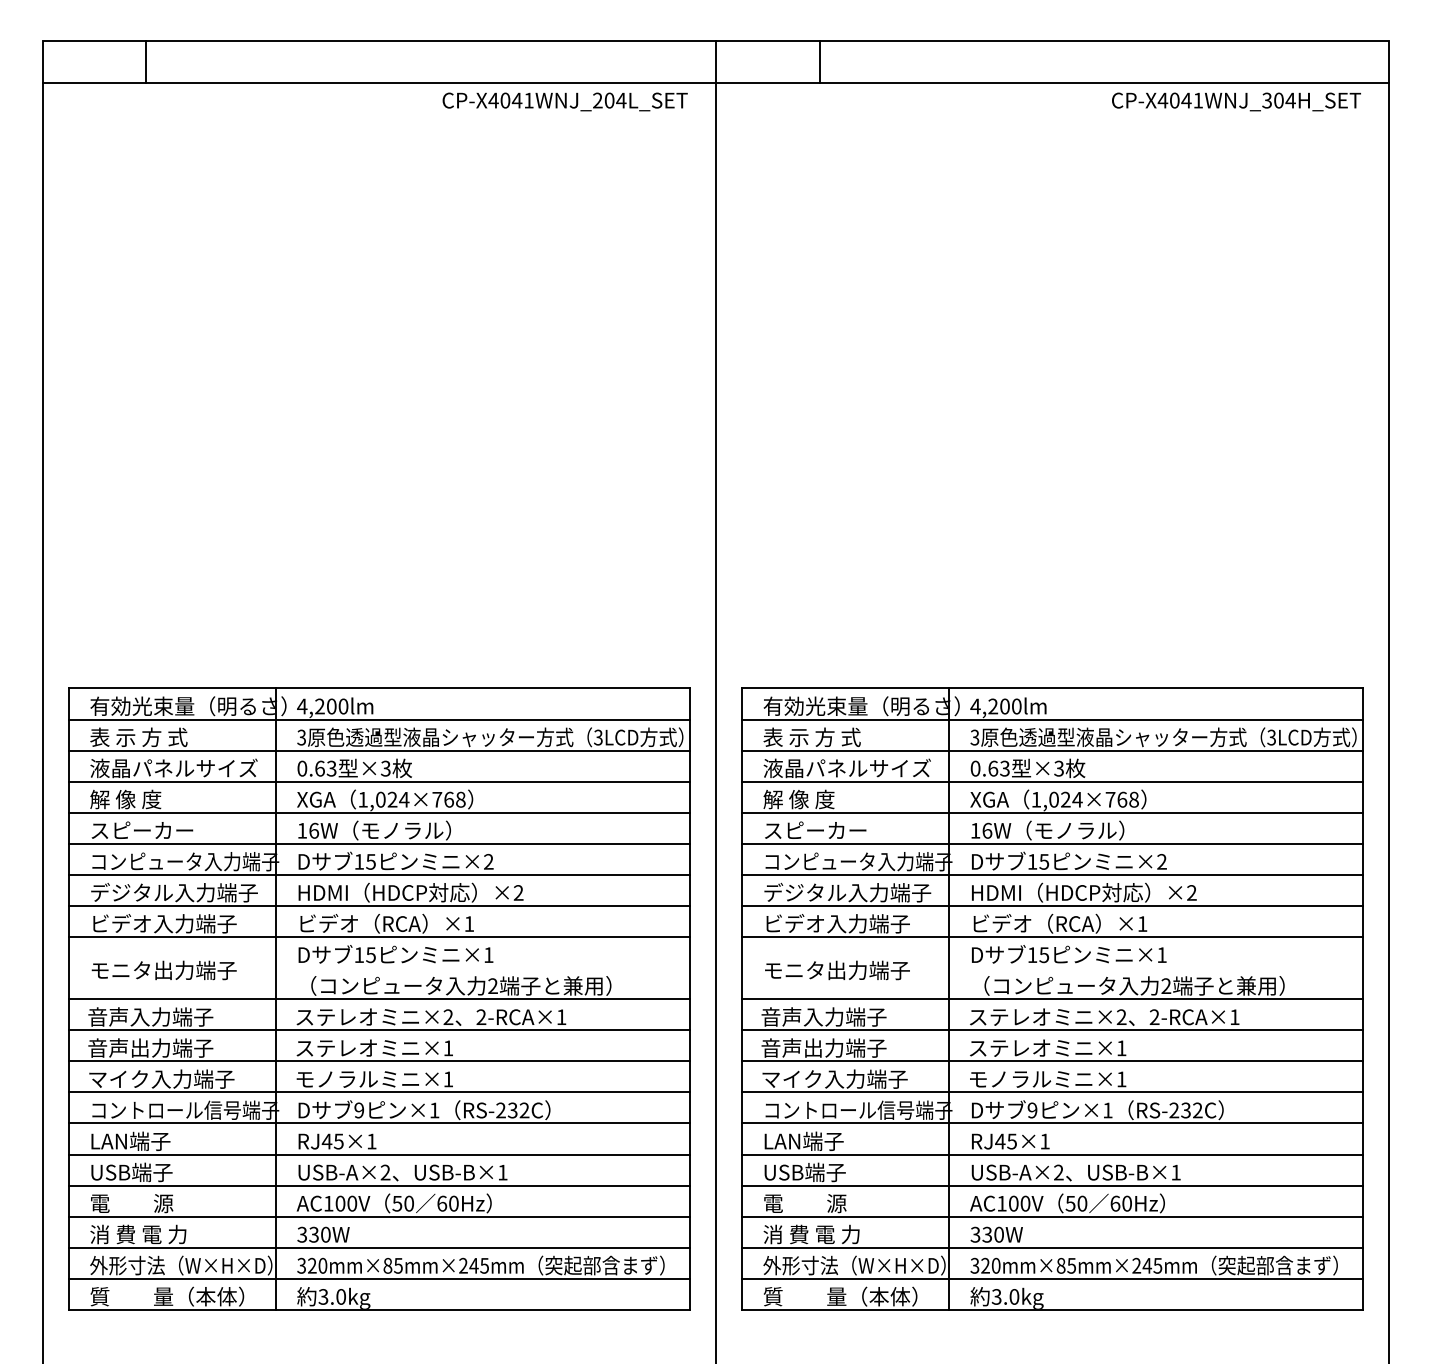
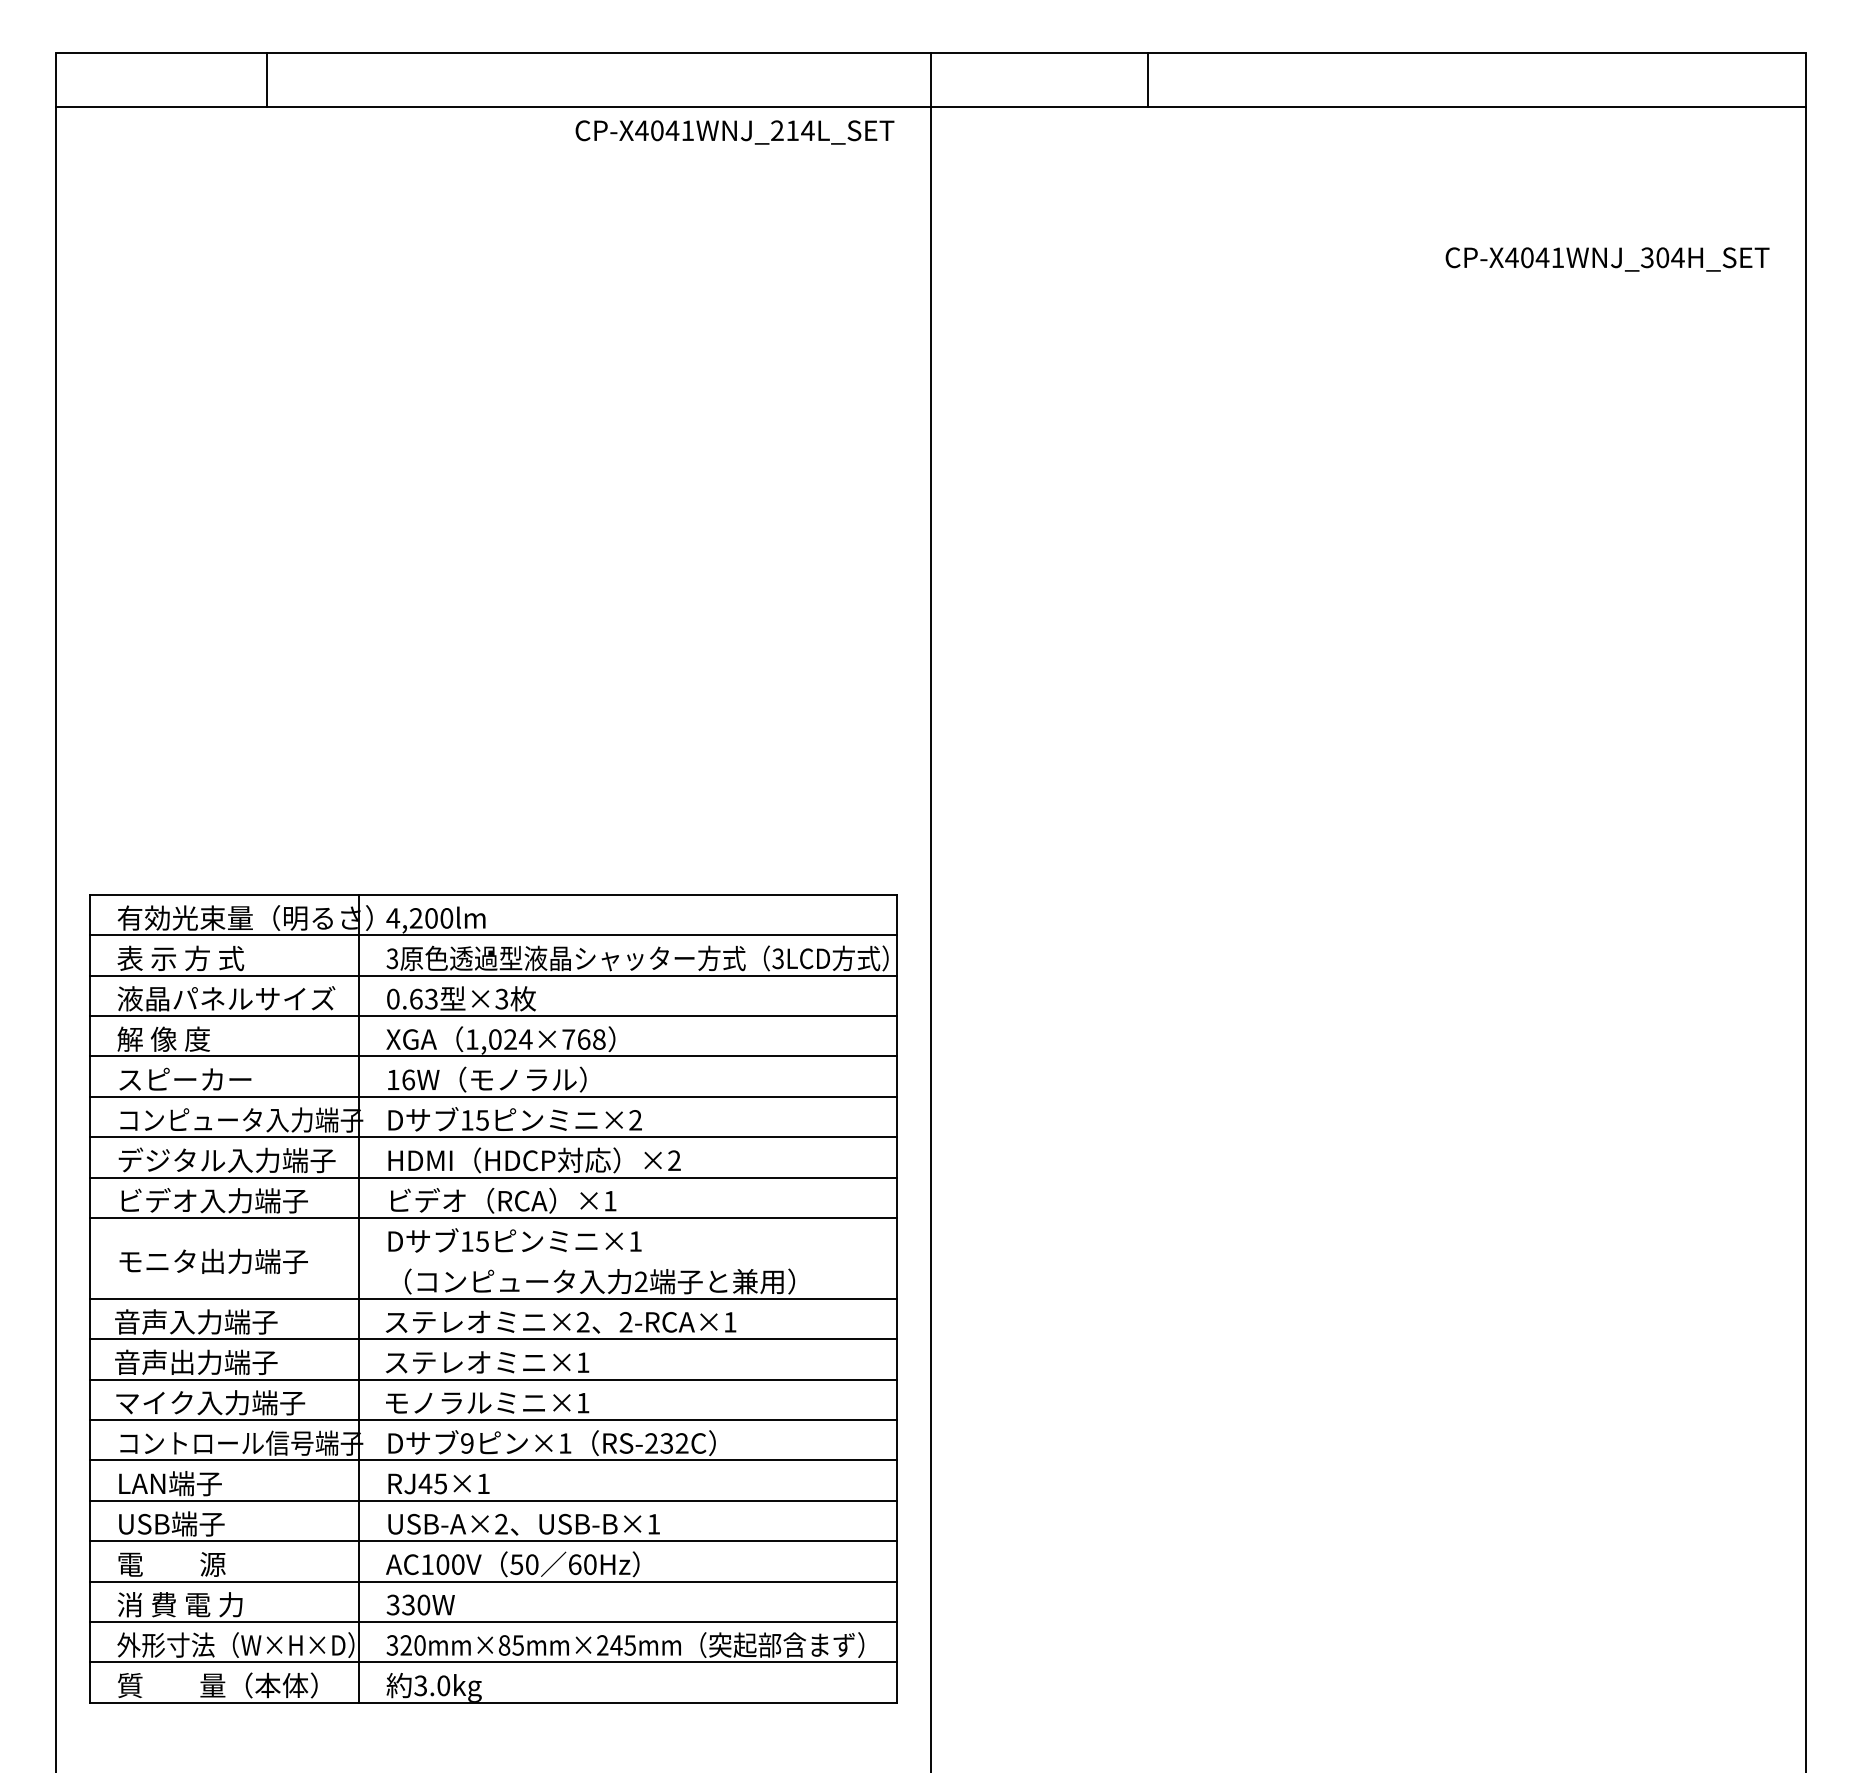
line: (146, 61) -> (267, 80), moved
line: (819, 61) -> (1147, 80), moved
text: (609, 100) -> (792, 130), CP-X4041WNJ_204L_SET -> CP-X4041WNJ_214L_SET
text: (1236, 101) -> (1607, 259), moved
part: (1052, 998) -> (1368, 1298), removed

